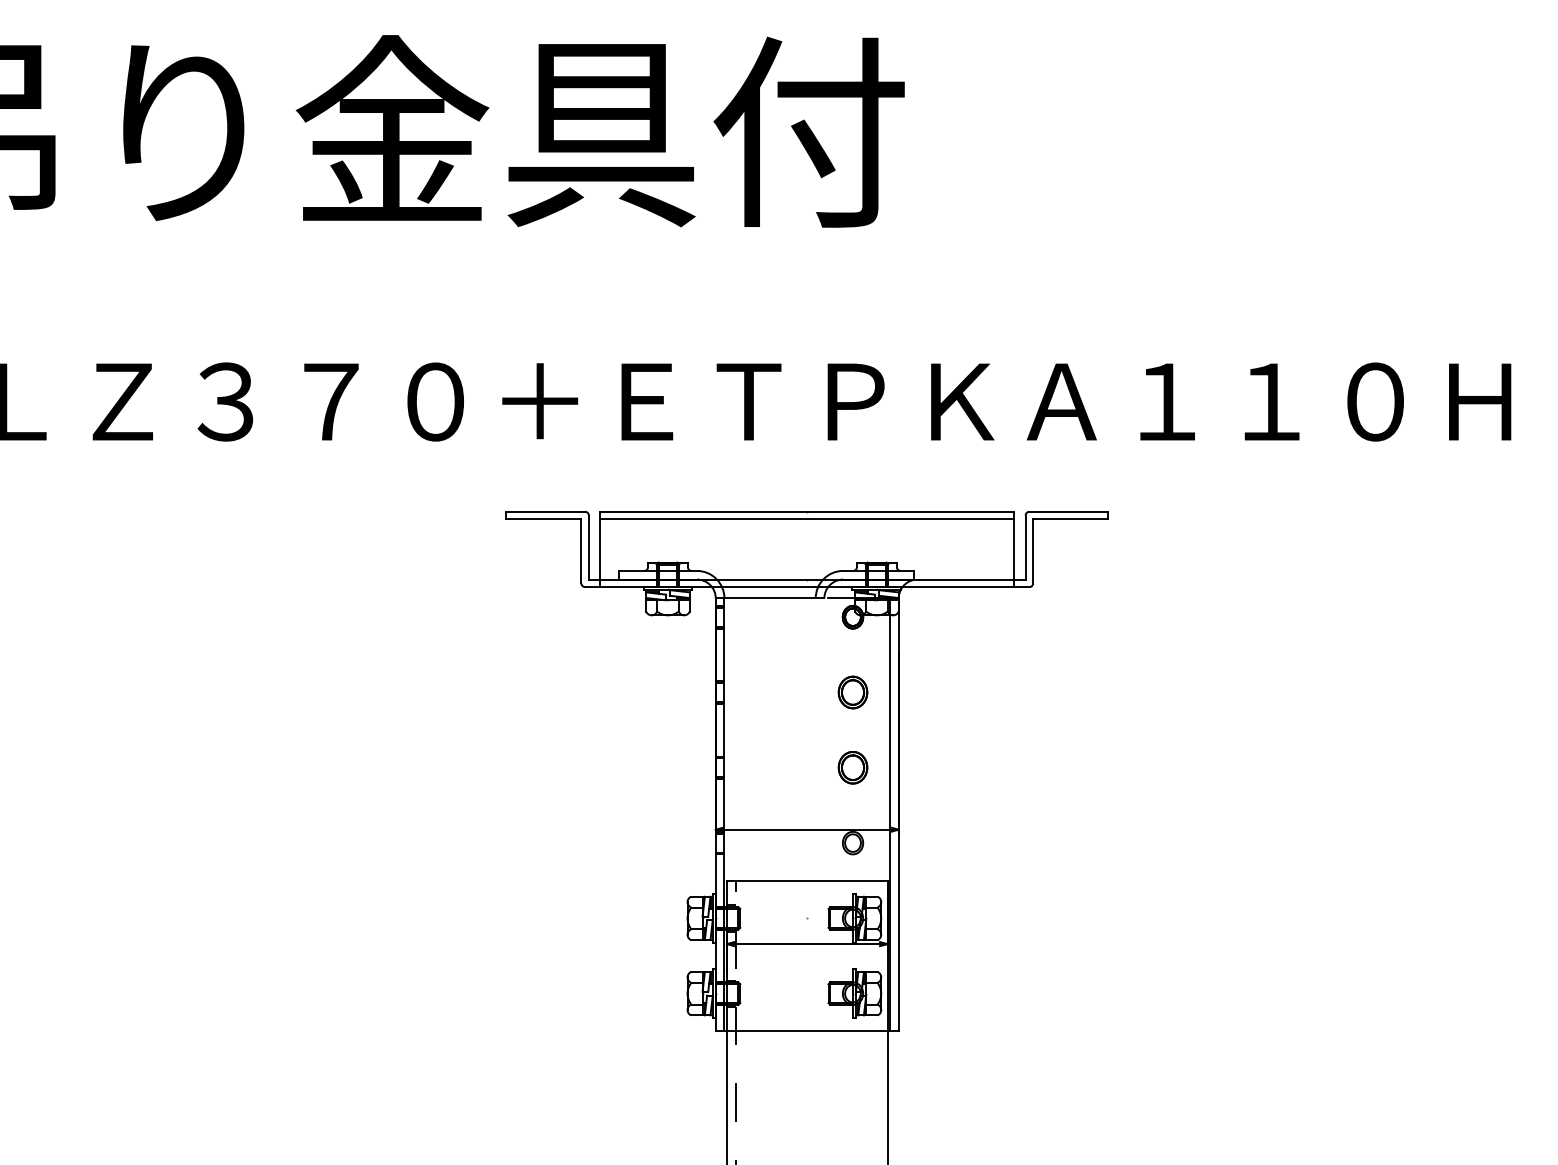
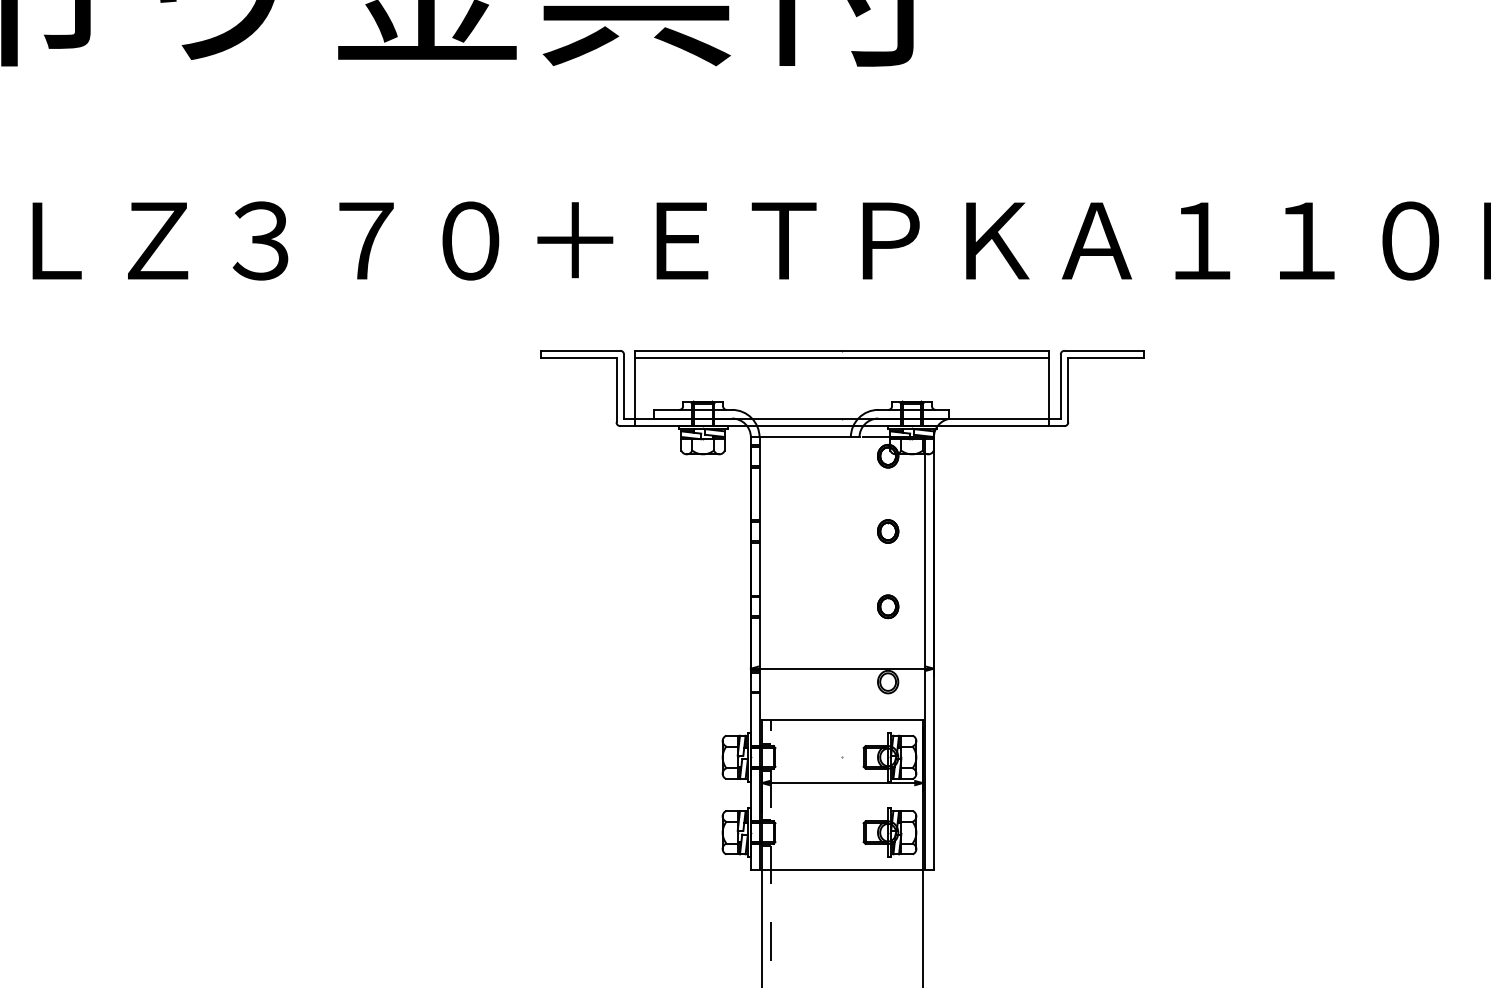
part: (852, 692) -> (887, 531), size x0.71
part: (852, 767) -> (887, 606), size x0.71

